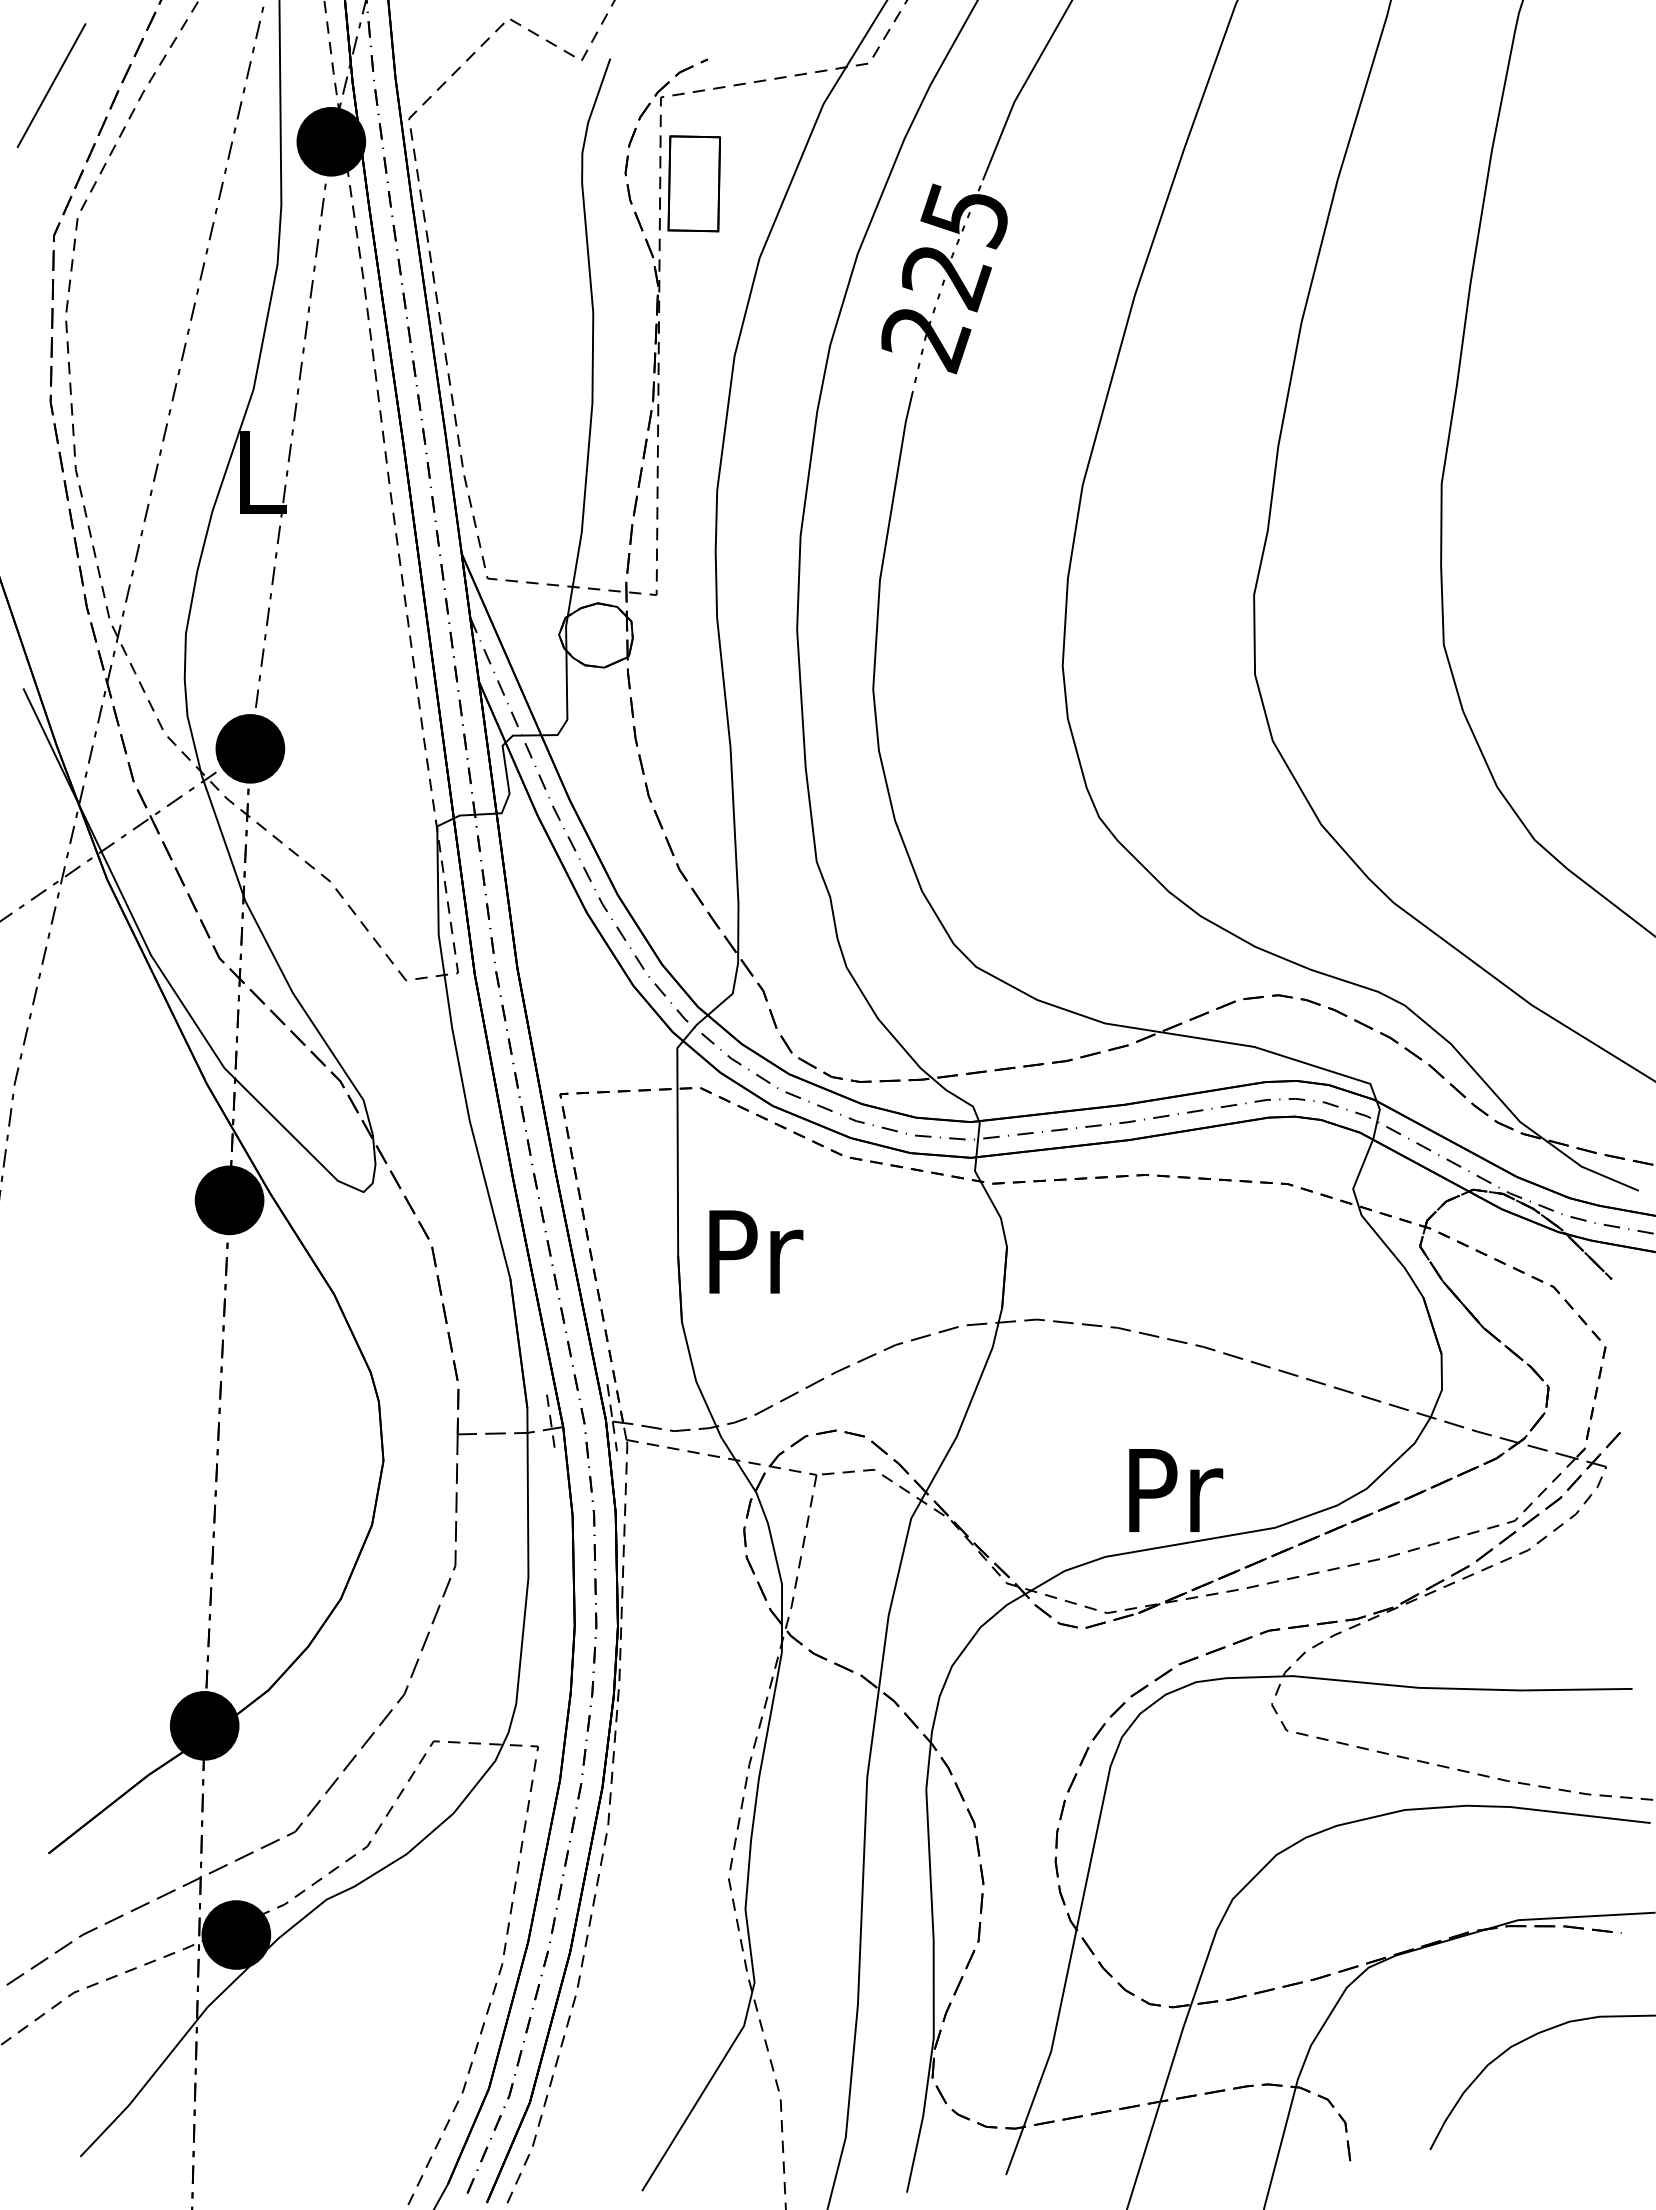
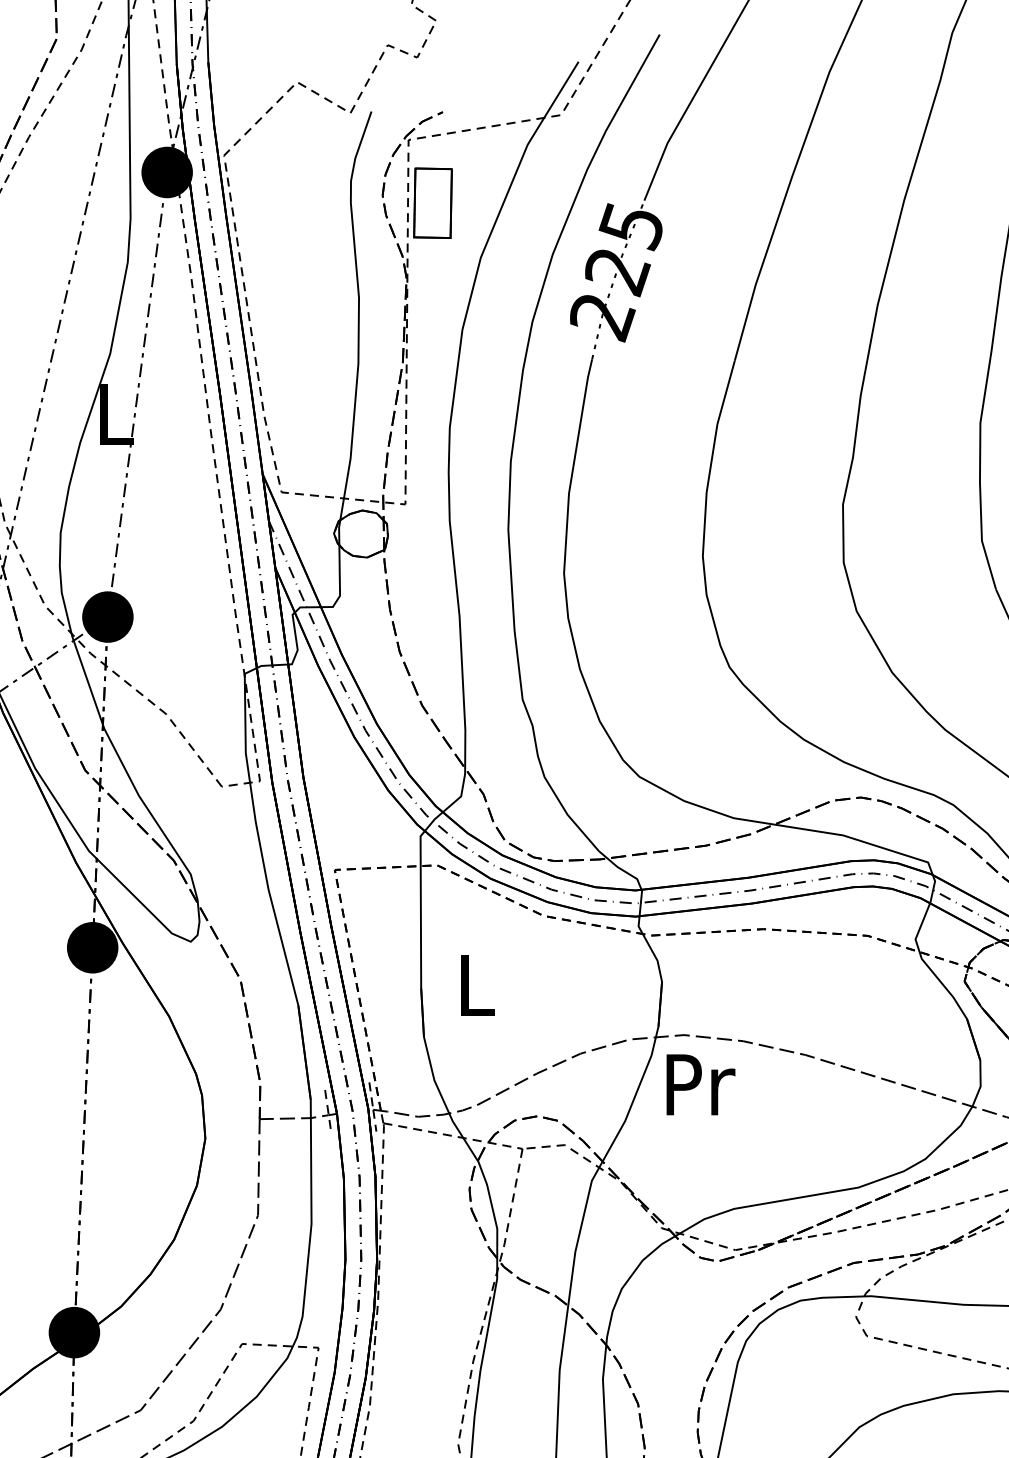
text: (756, 1251) -> (478, 985), Pr -> L
text: (1176, 1490) -> (701, 1084), moved

